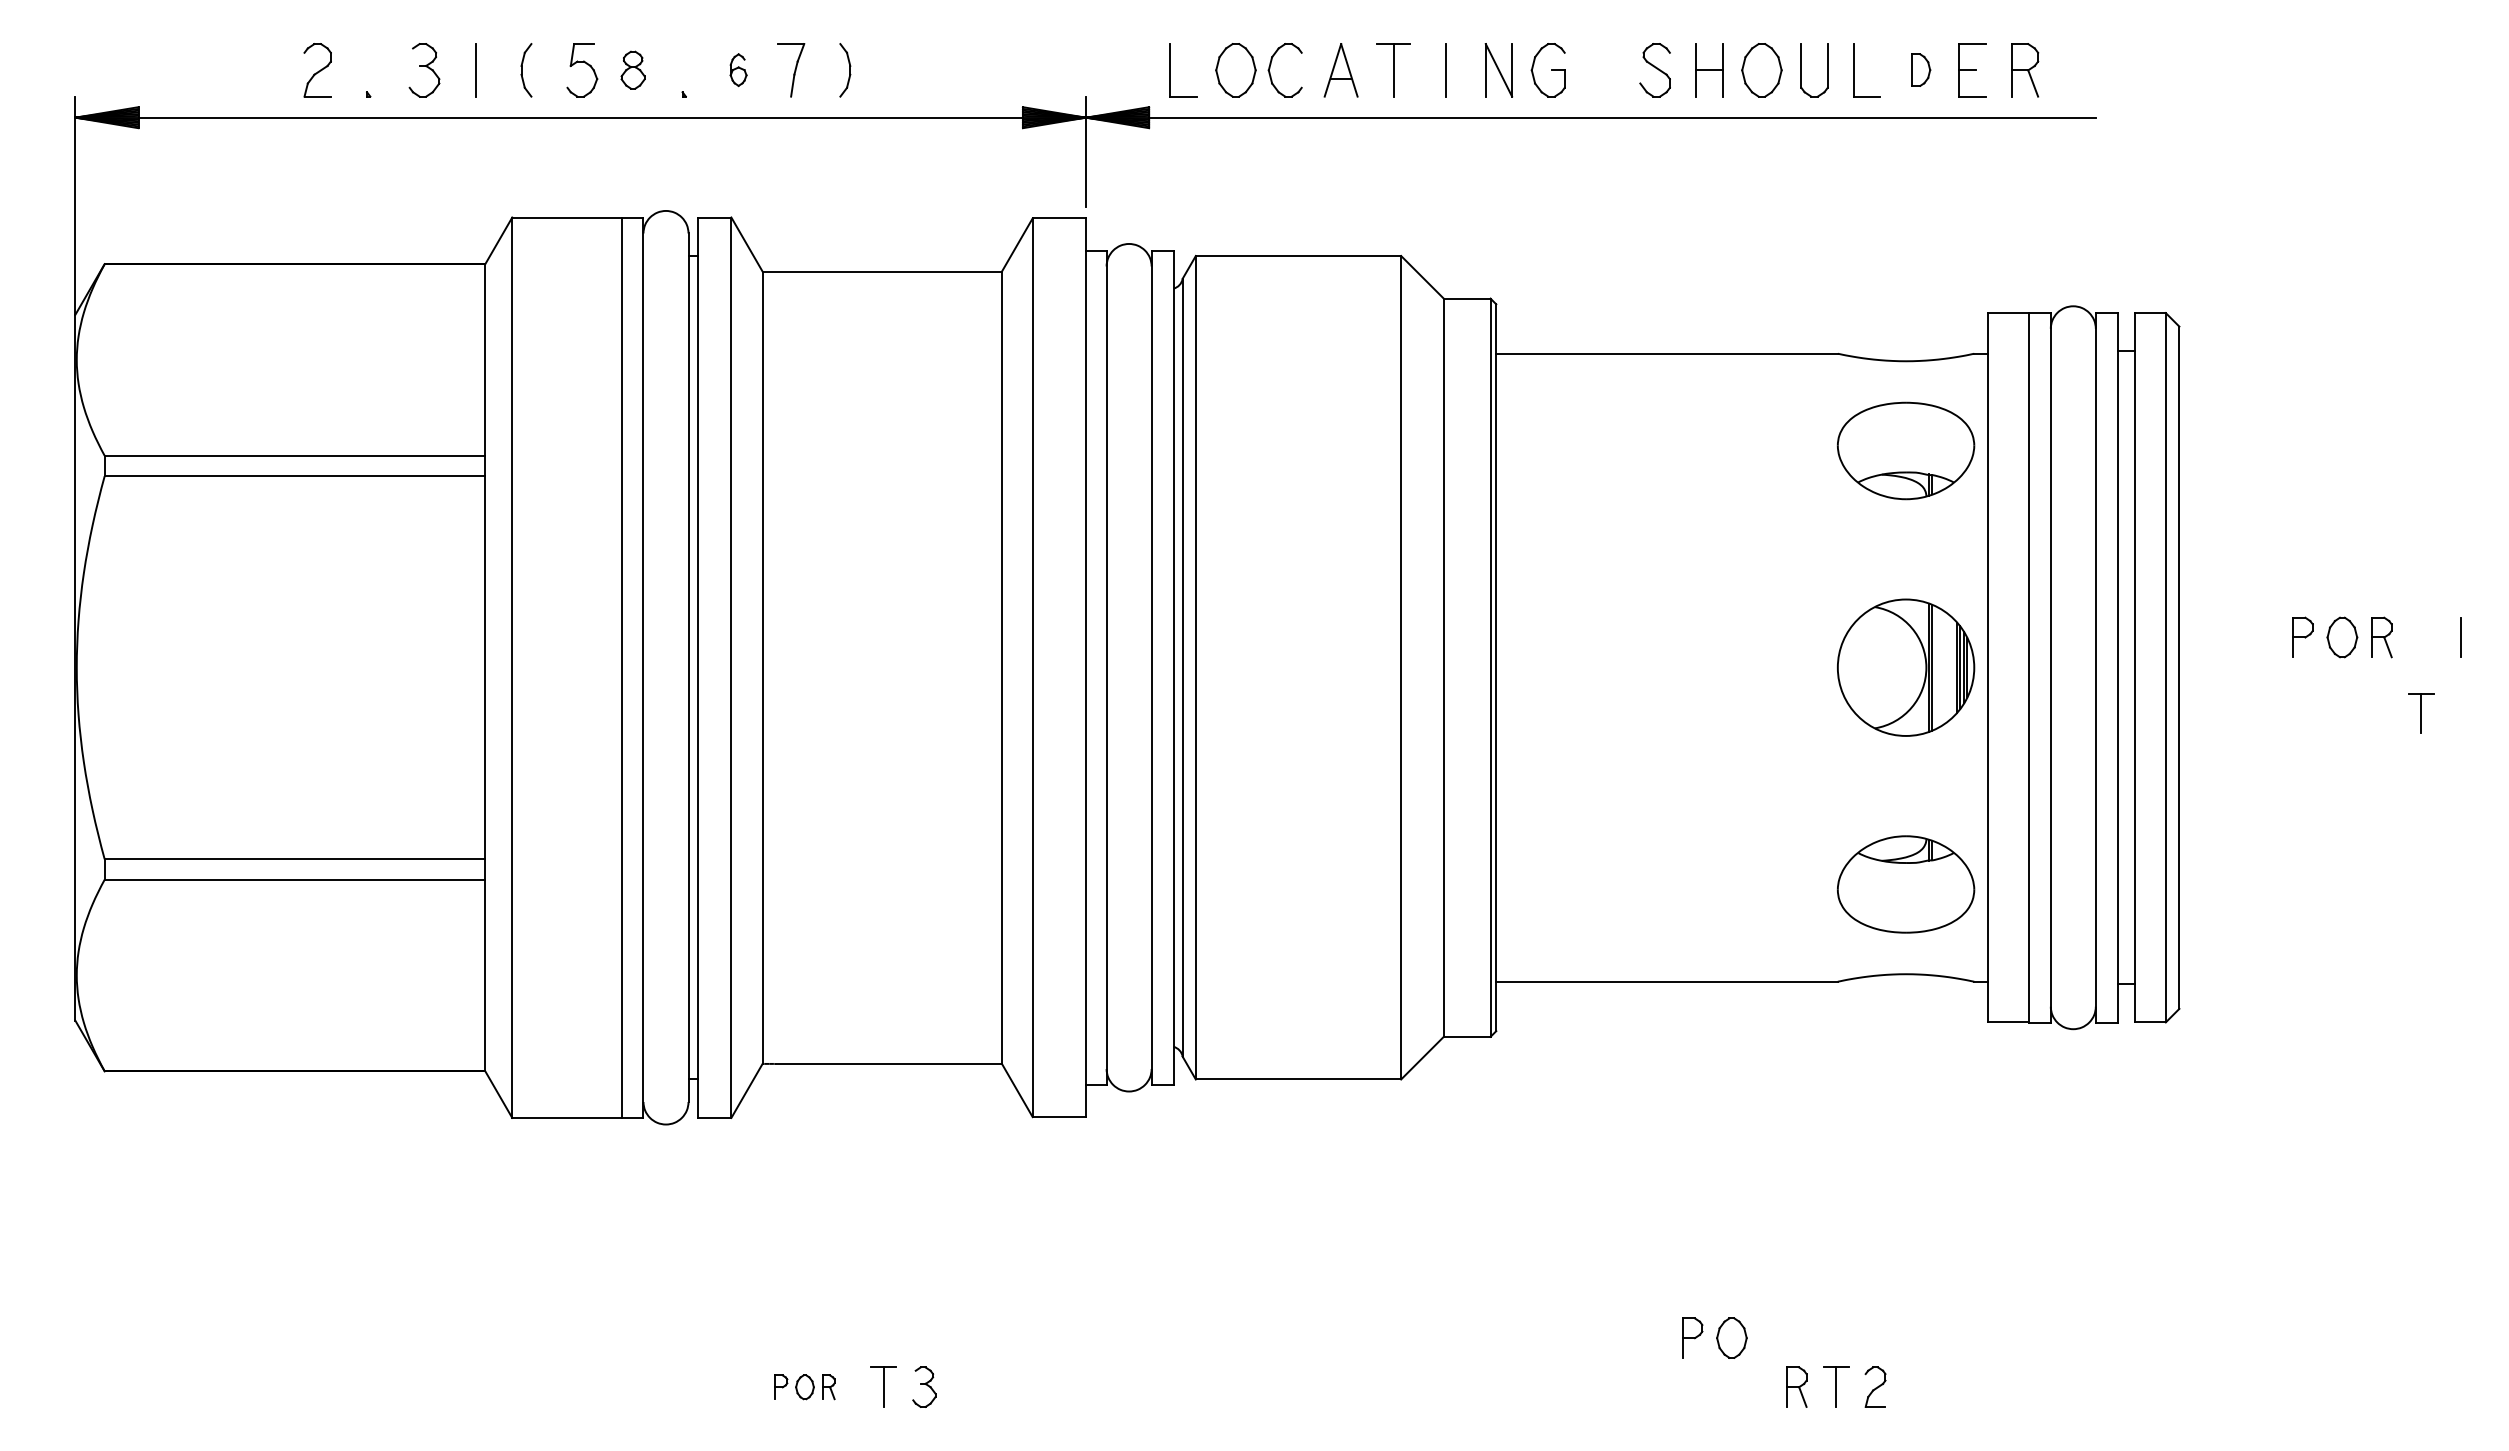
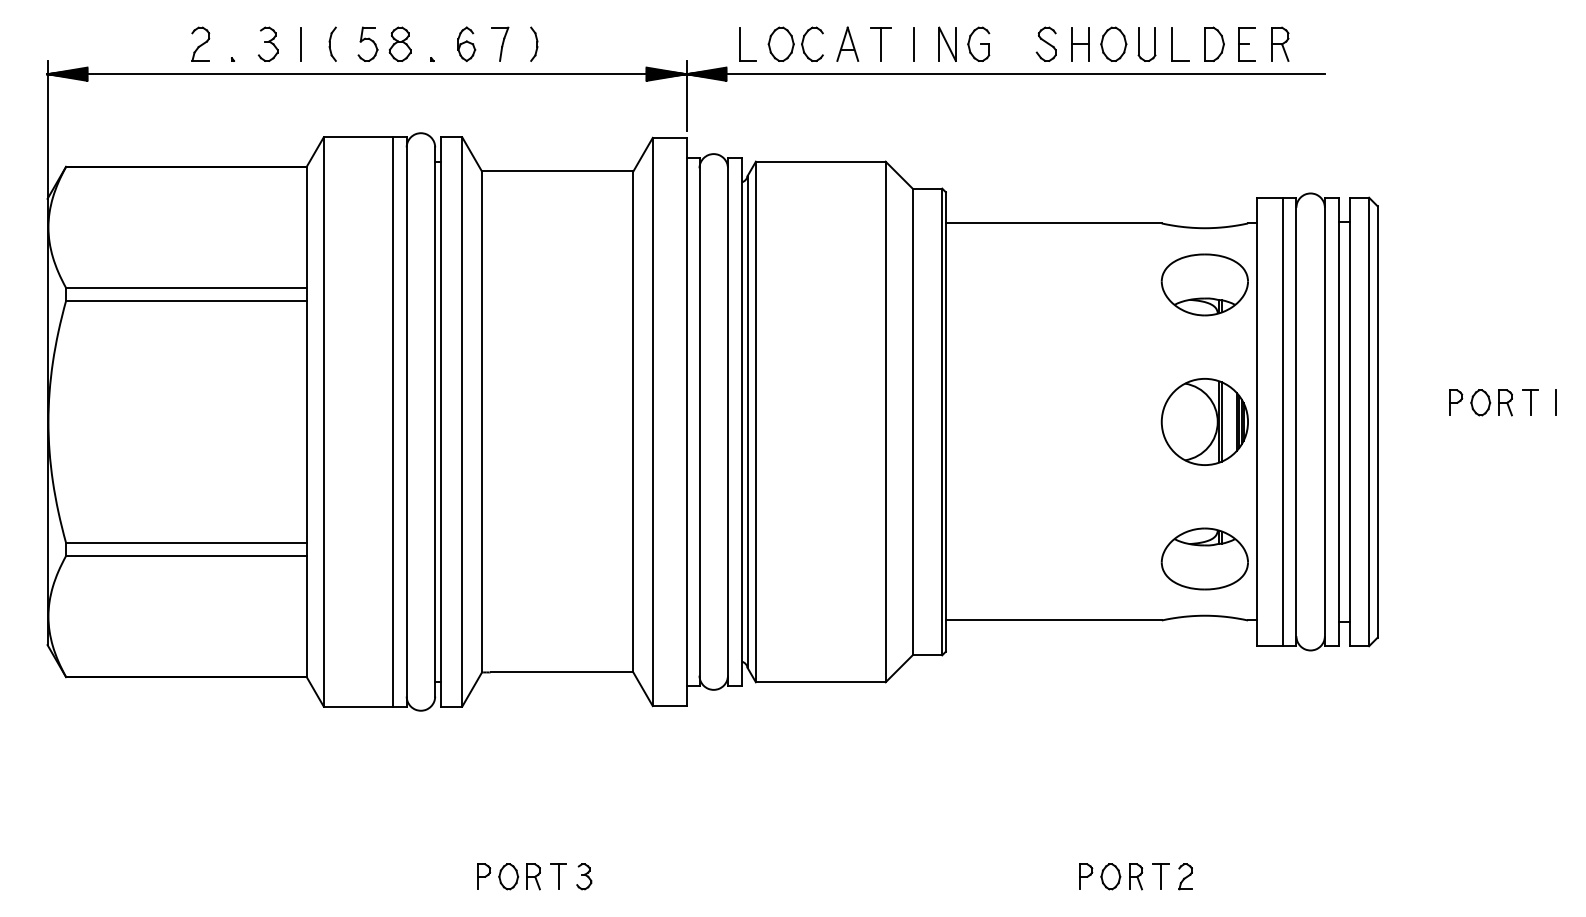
part: (632, 69) -> (399, 43), size x1.43
part: (738, 69) -> (466, 43), size x1.67
part: (1921, 69) -> (1214, 43), size x1.67
part: (2421, 712) -> (1530, 402), moved
part: (1715, 1337) -> (1100, 876), moved
part: (804, 1386) -> (508, 876), size x1.67

